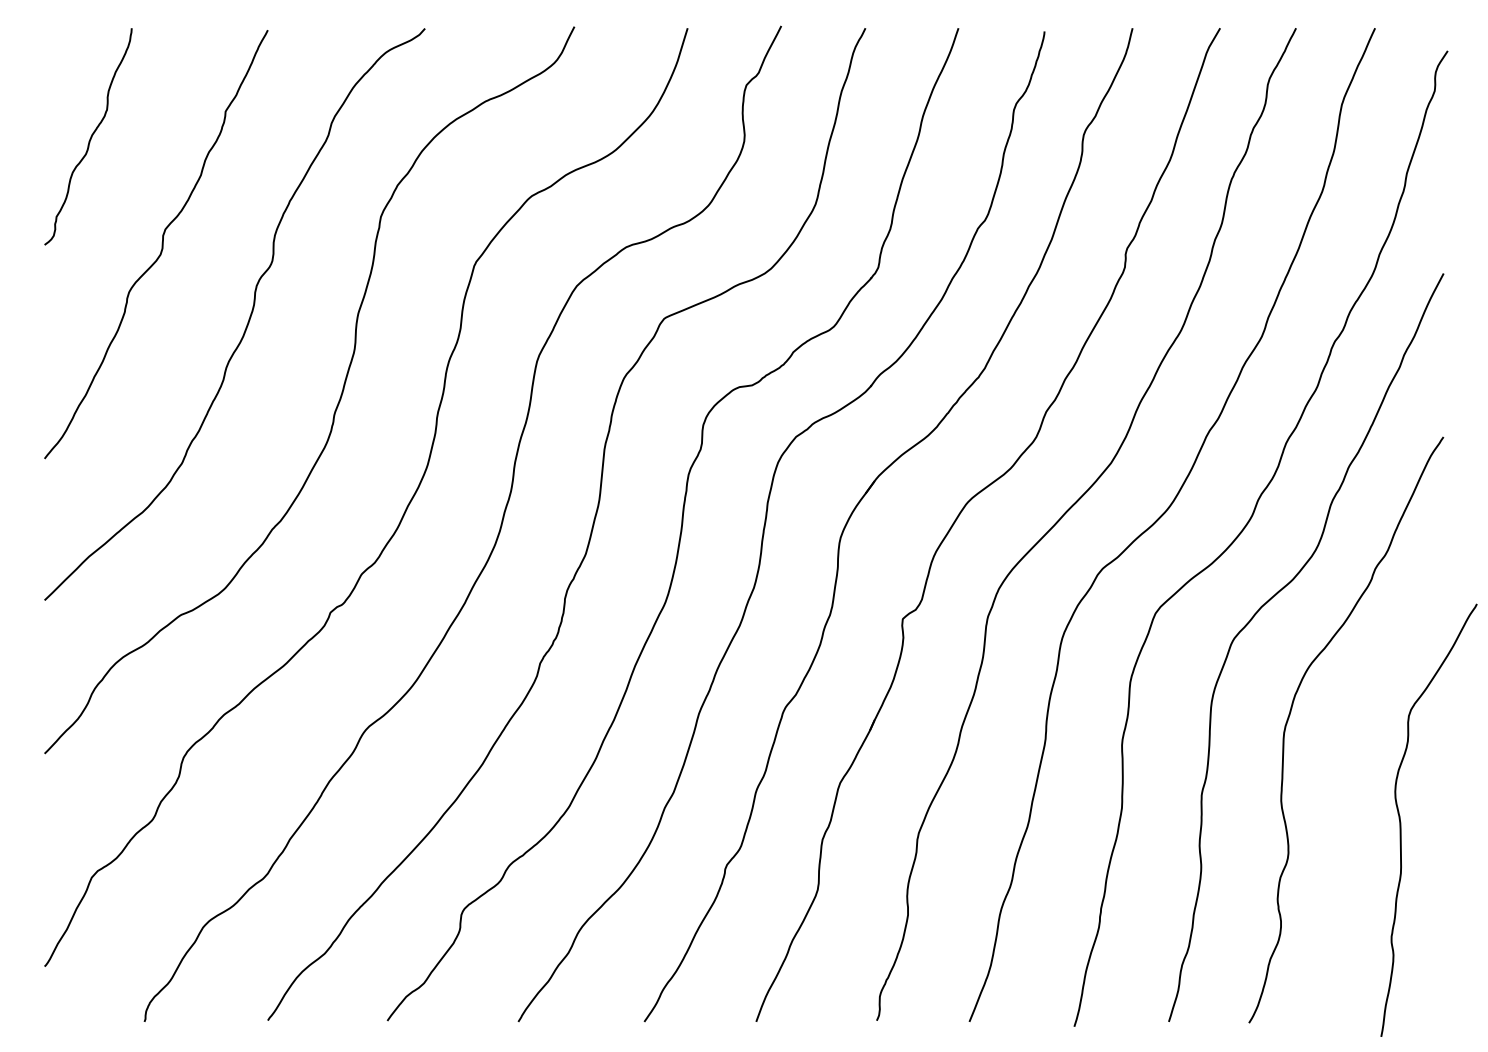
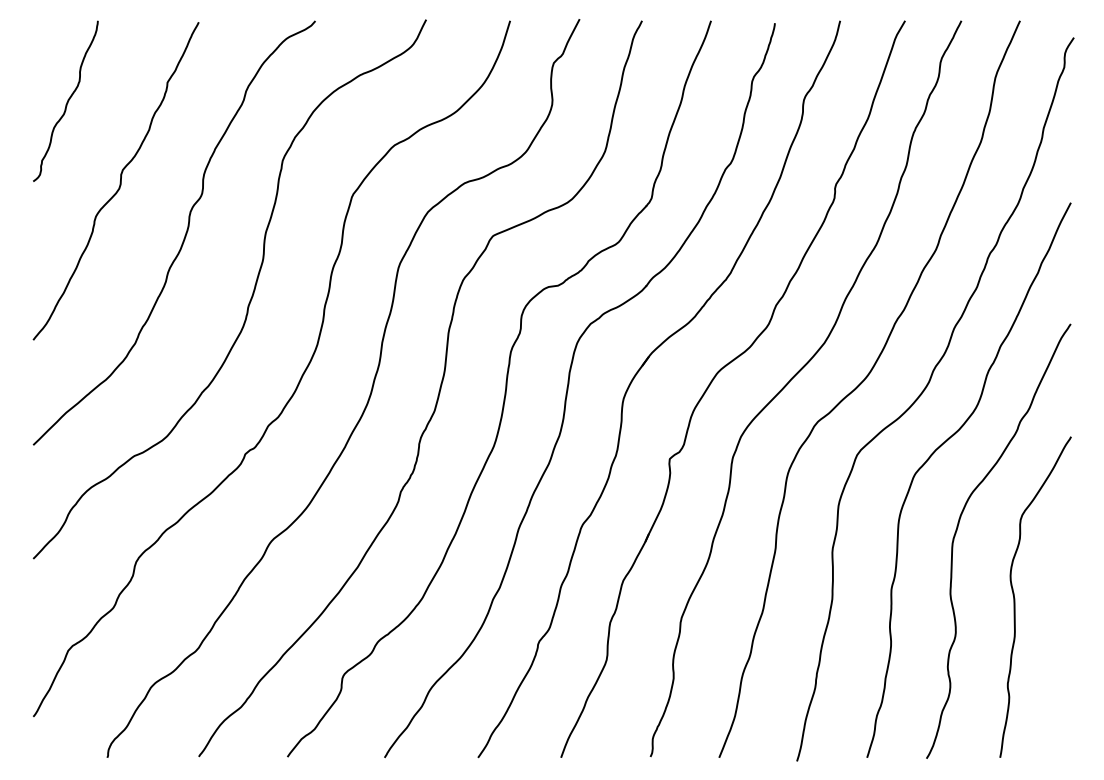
curve: (1401, 822) -> (1015, 598), moved

